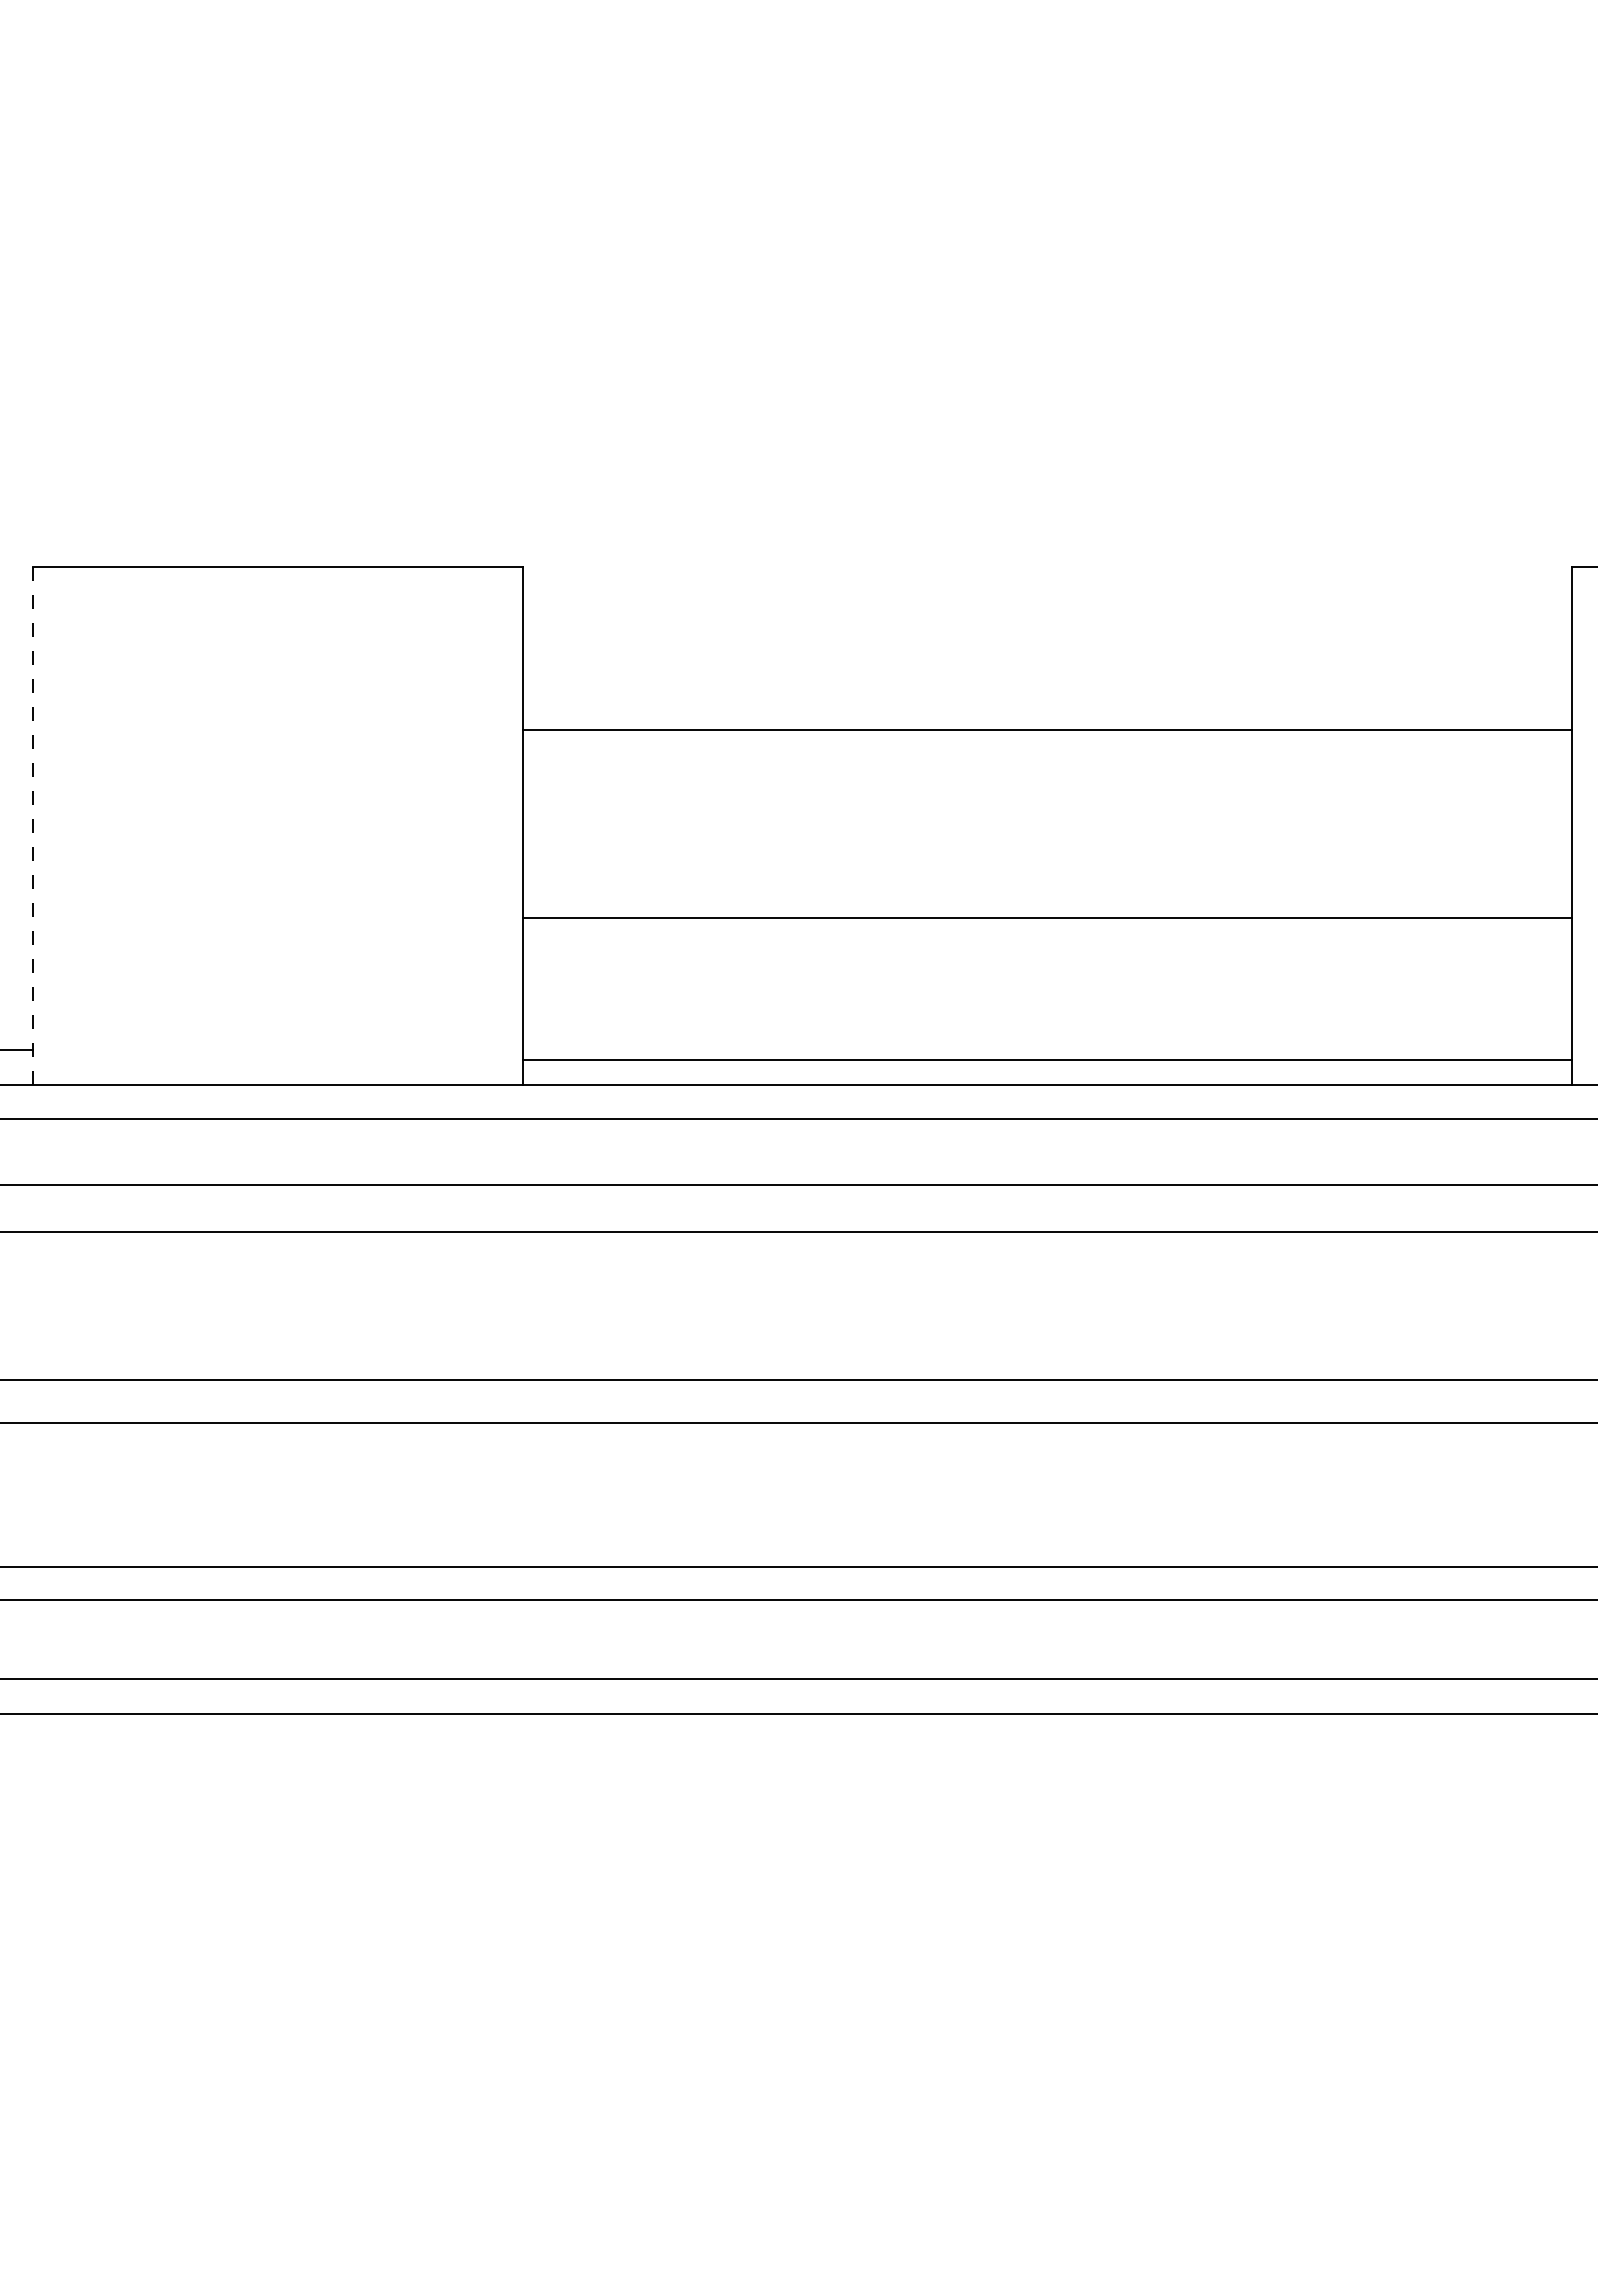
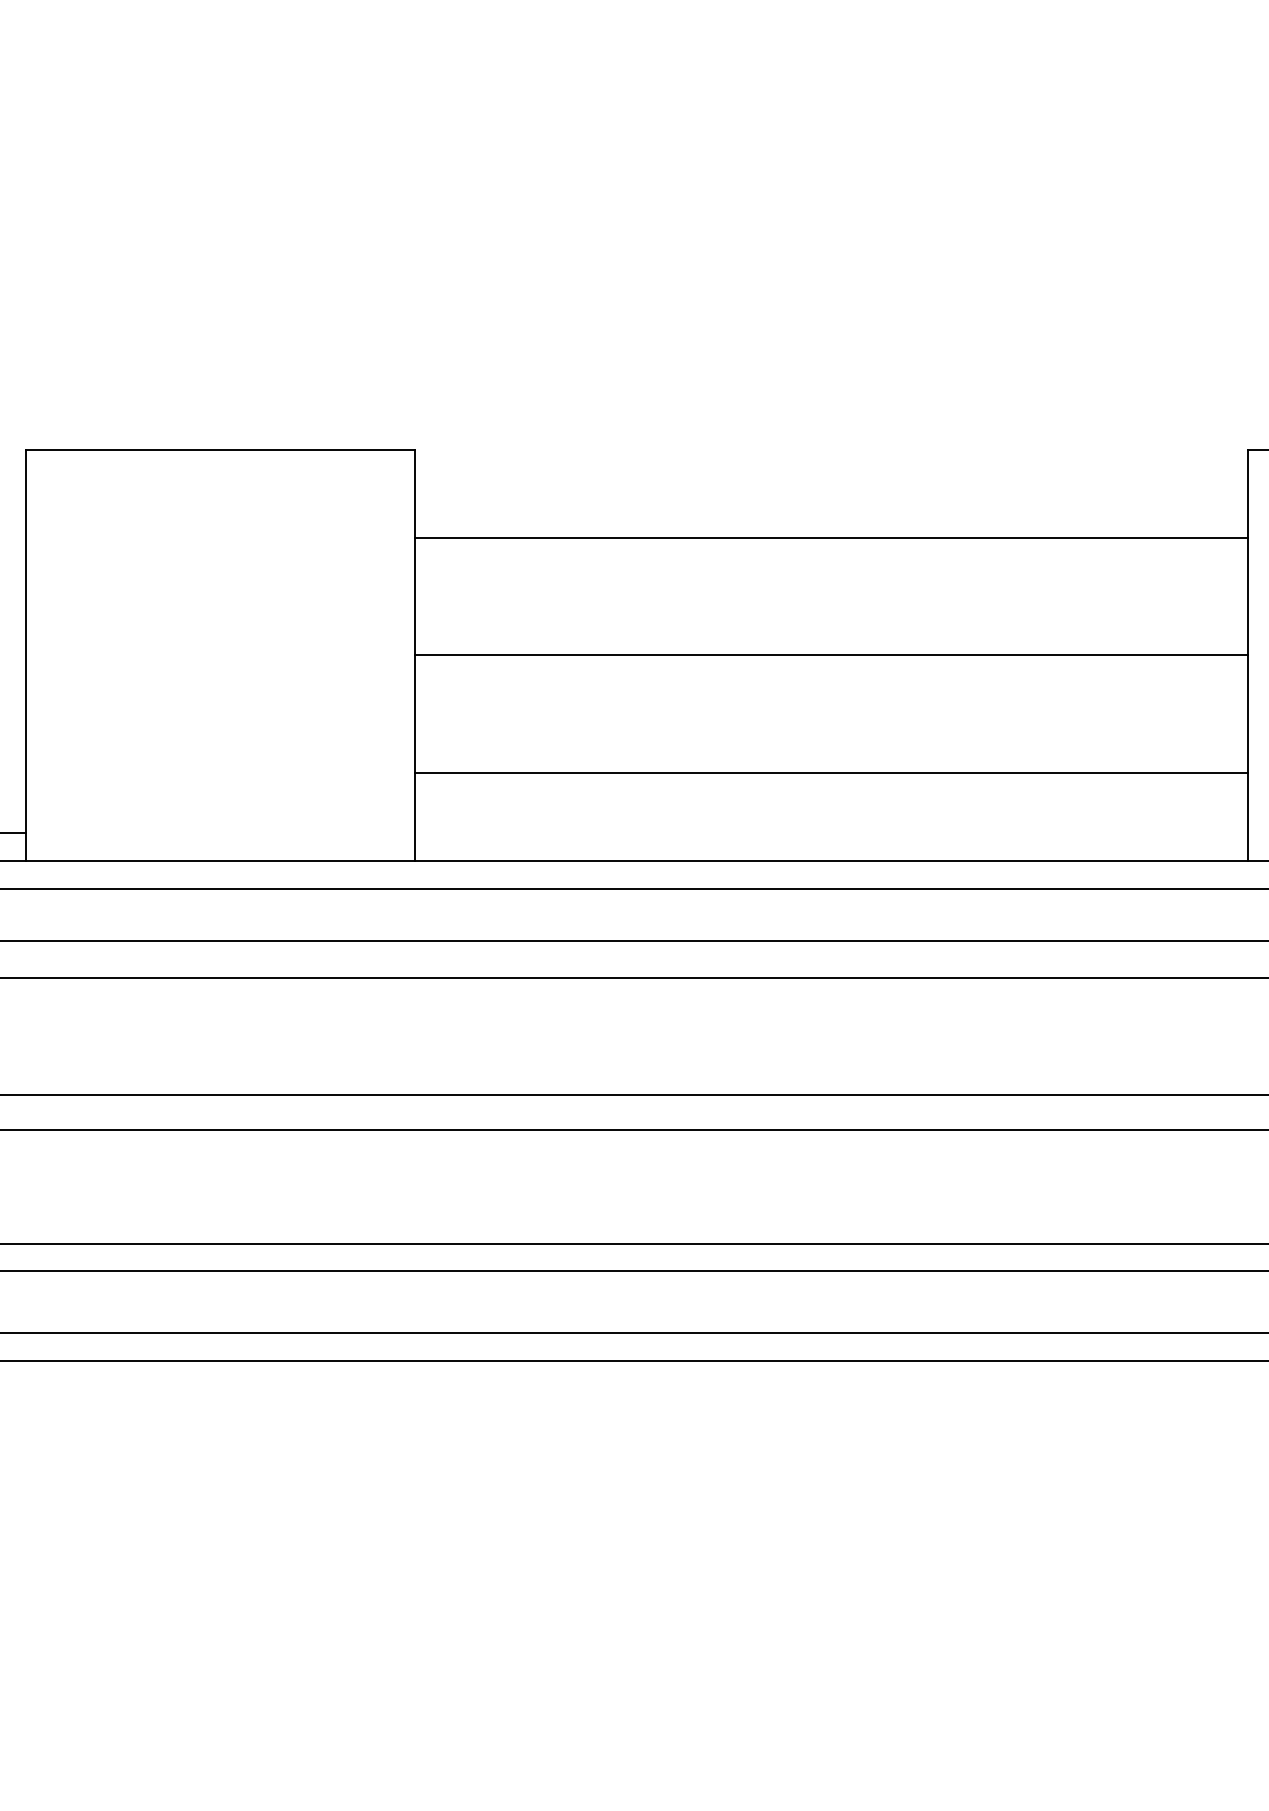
line: (1047, 729) -> (831, 537), moved
line: (33, 825) -> (26, 655), dashed -> solid
line: (1047, 917) -> (831, 655), moved
line: (1047, 1059) -> (831, 772), moved

